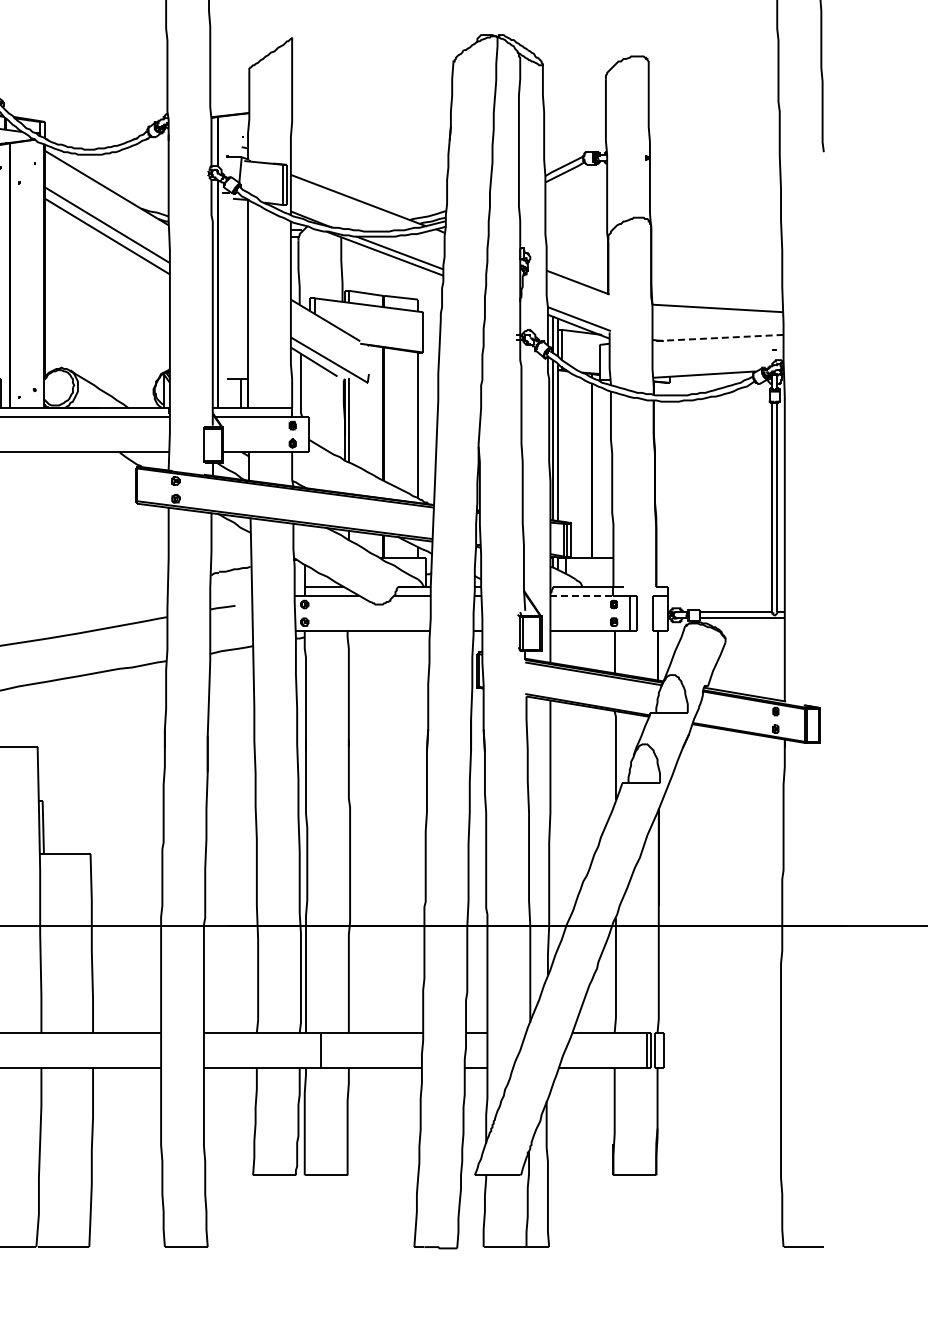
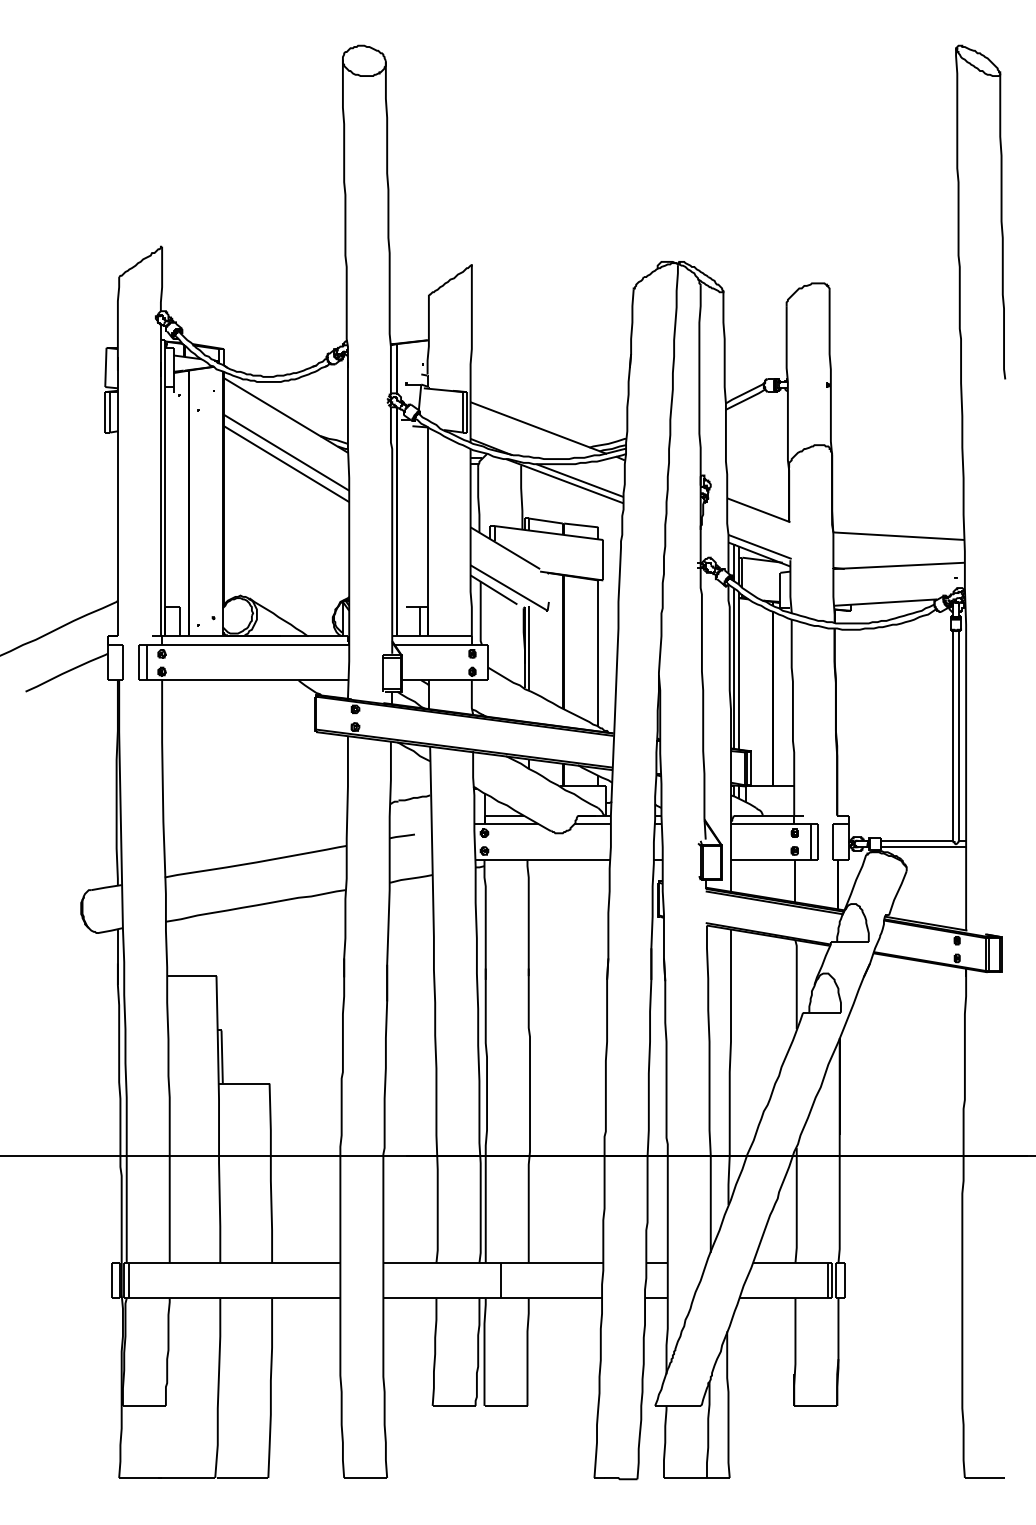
line: (718, 337) -> (899, 565), dashed -> solid
line: (581, 595) -> (762, 824), dashed -> solid

